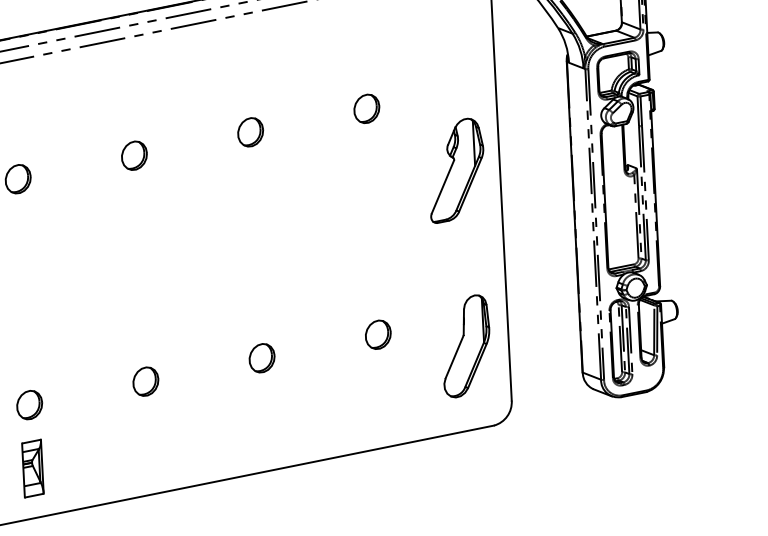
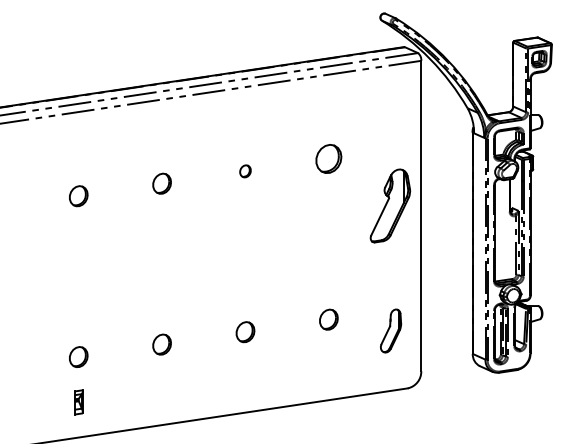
part: (366, 108) -> (328, 158), size x1.4
part: (250, 132) -> (245, 171), size x0.6
part: (465, 345) -> (390, 330), size x0.6
part: (32, 468) -> (78, 402), size x0.6

